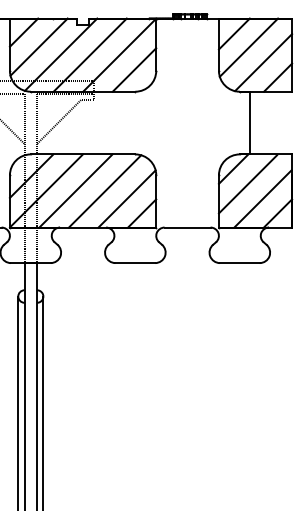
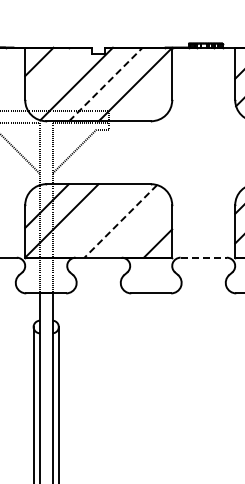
line: (38, 46) -> (53, 75), removed
line: (90, 55) -> (106, 84), solid -> dashed
line: (134, 69) -> (150, 98), removed
line: (75, 190) -> (91, 220), removed
line: (104, 191) -> (120, 221), solid -> dashed
line: (126, 198) -> (142, 228), removed
line: (187, 227) -> (203, 257), solid -> dashed

